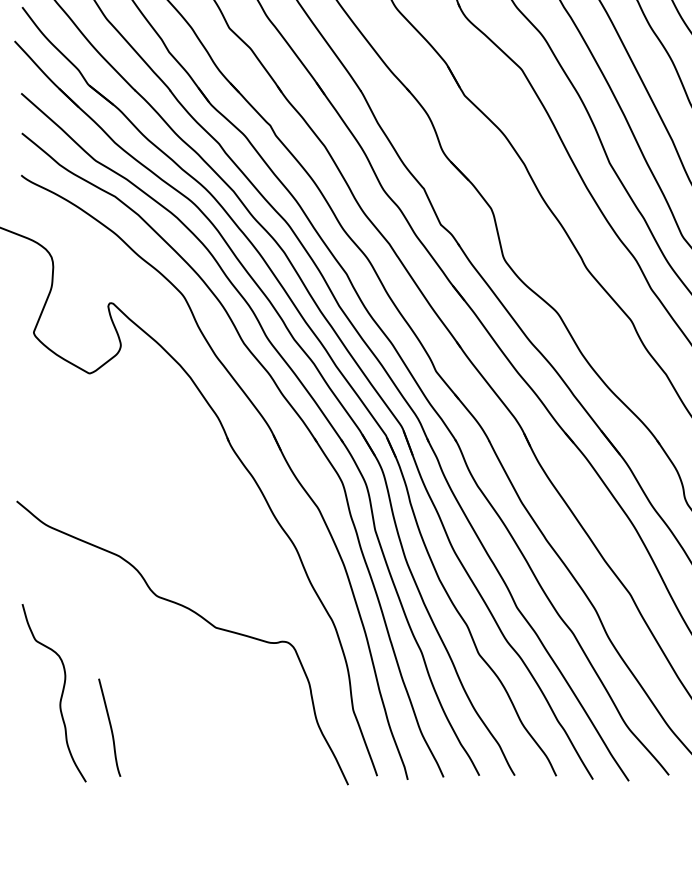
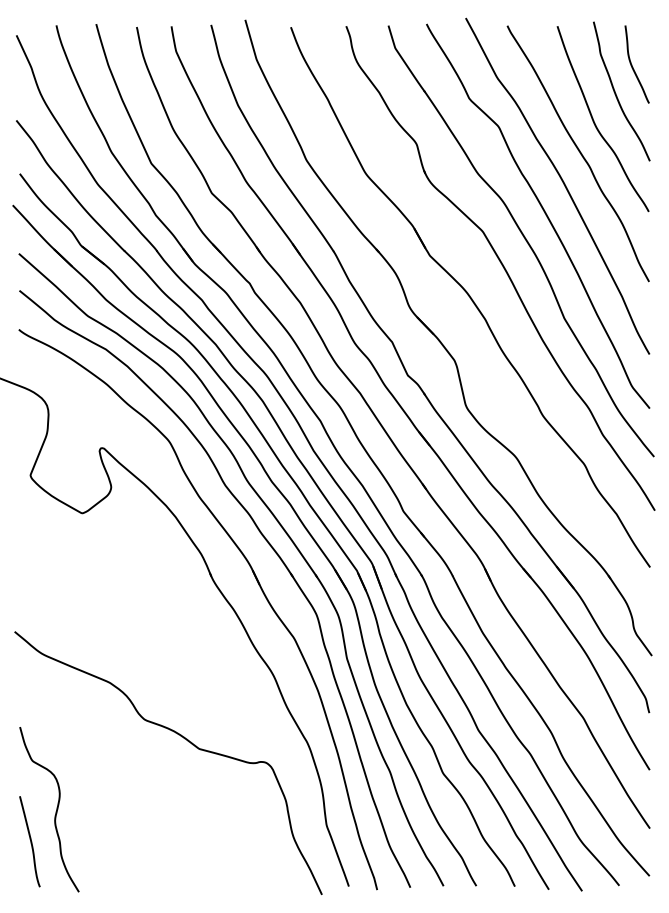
curve: (110, 727) -> (30, 841), moved

